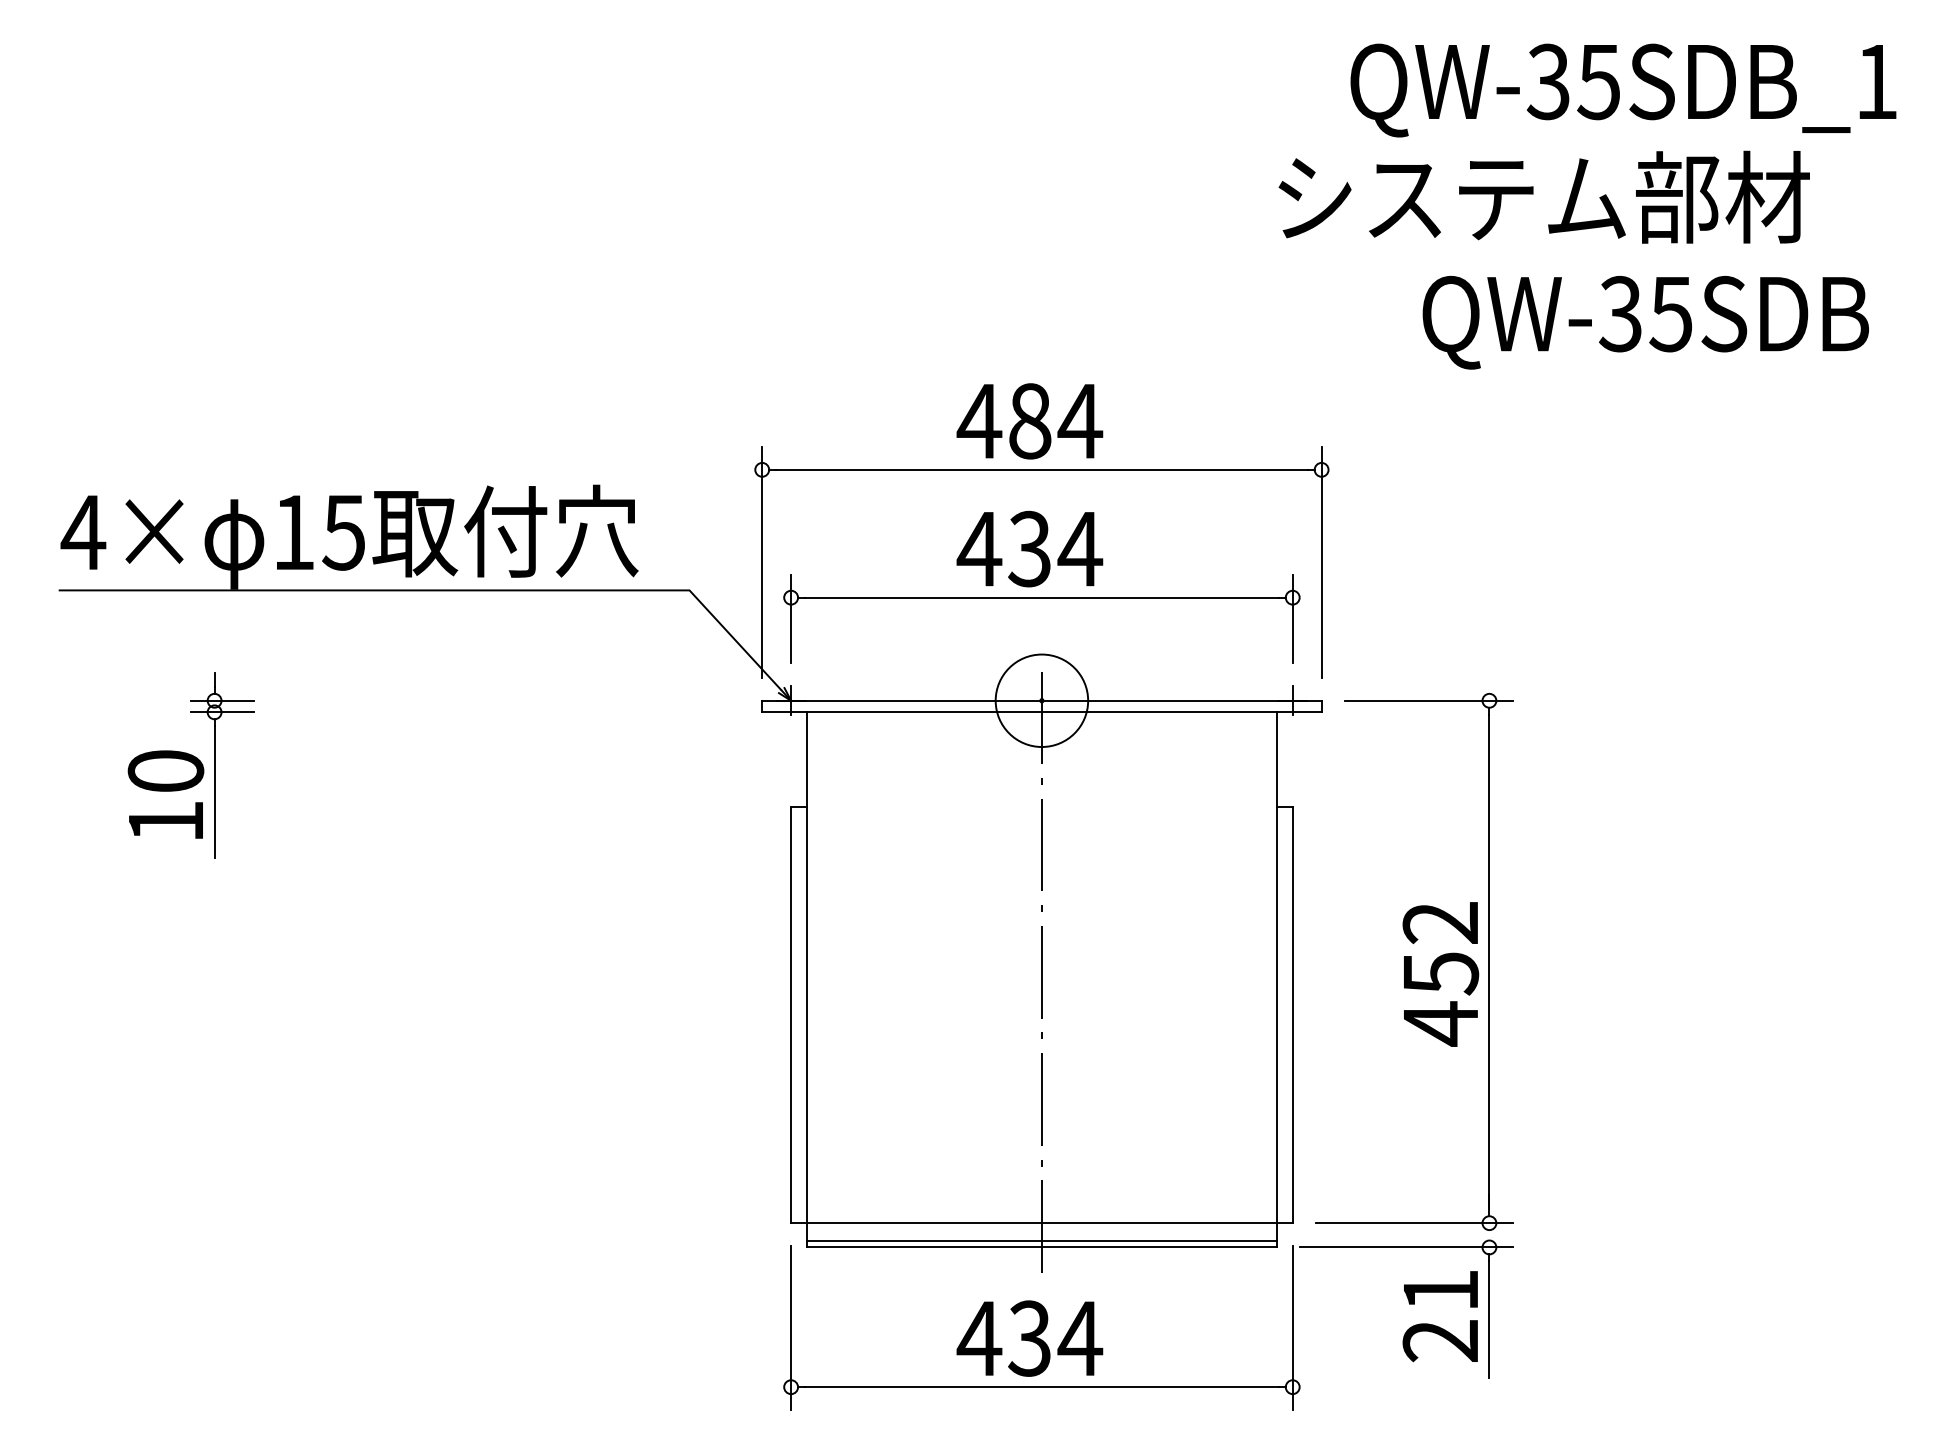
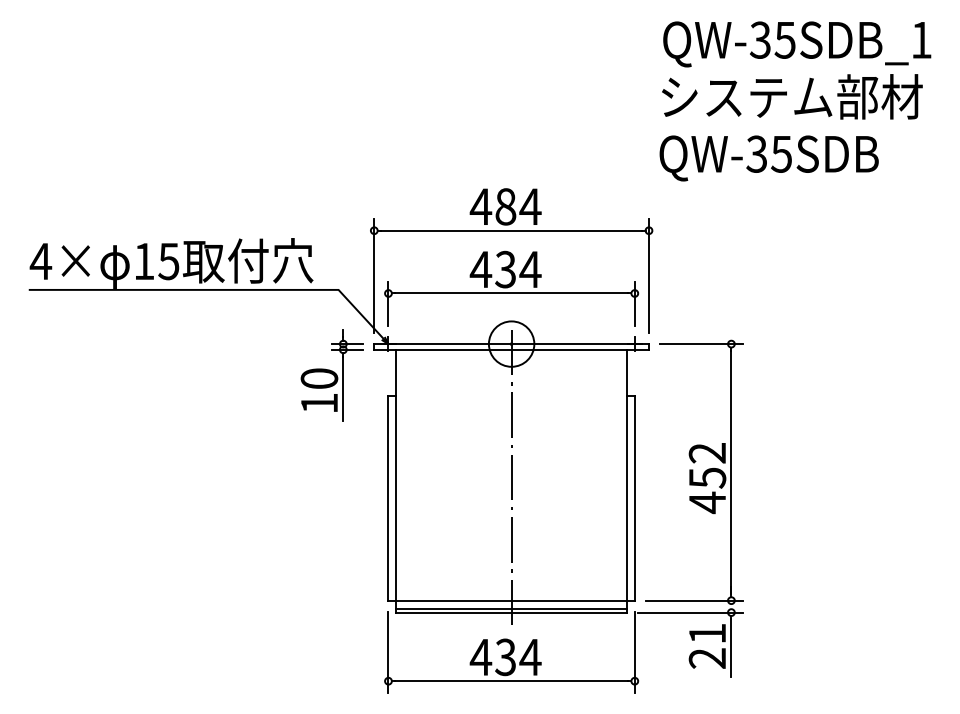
text: (1544, 196) -> (792, 96), moved
text: (1644, 322) -> (768, 158), moved
part: (190, 764) -> (331, 375), moved

